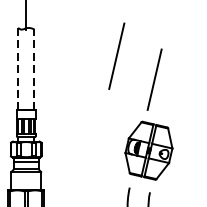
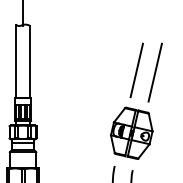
line: (115, 56) -> (154, 72), moved
line: (17, 69) -> (15, 61), dashed -> solid
line: (34, 69) -> (30, 61), dashed -> solid

